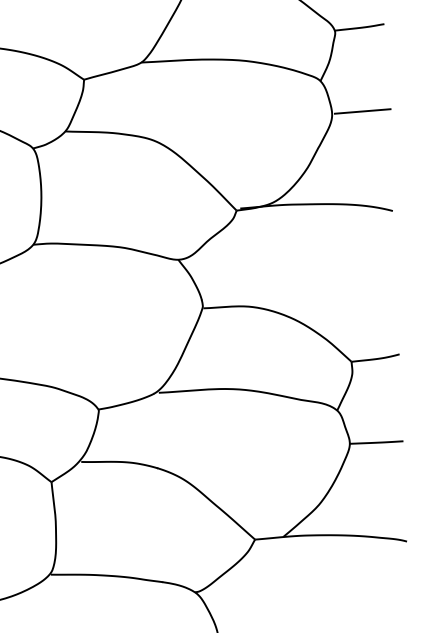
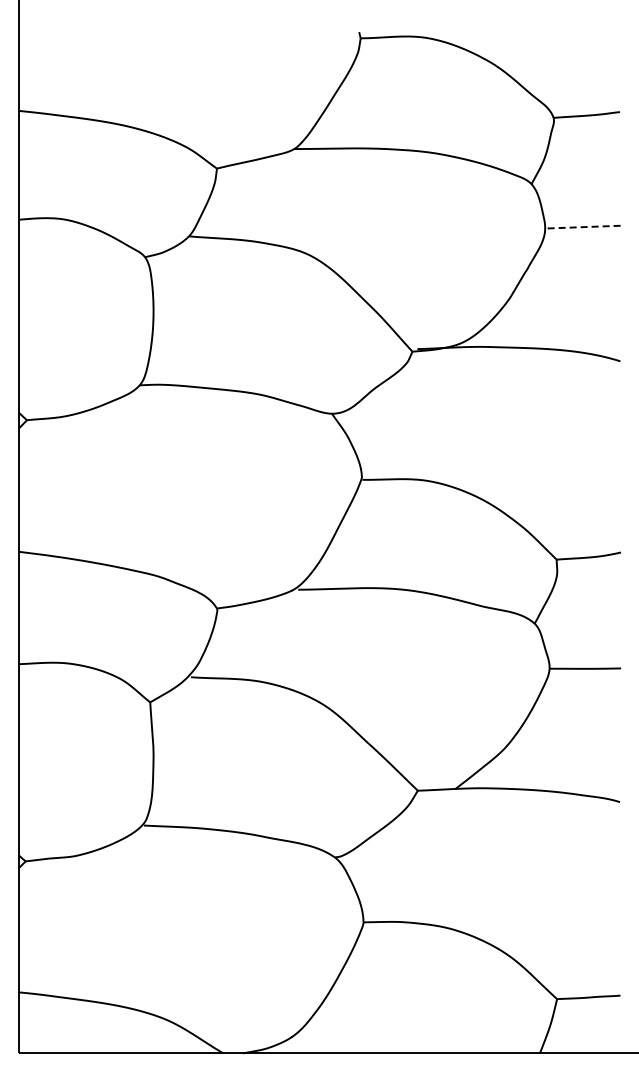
line: (363, 111) -> (586, 227), solid -> dashed

